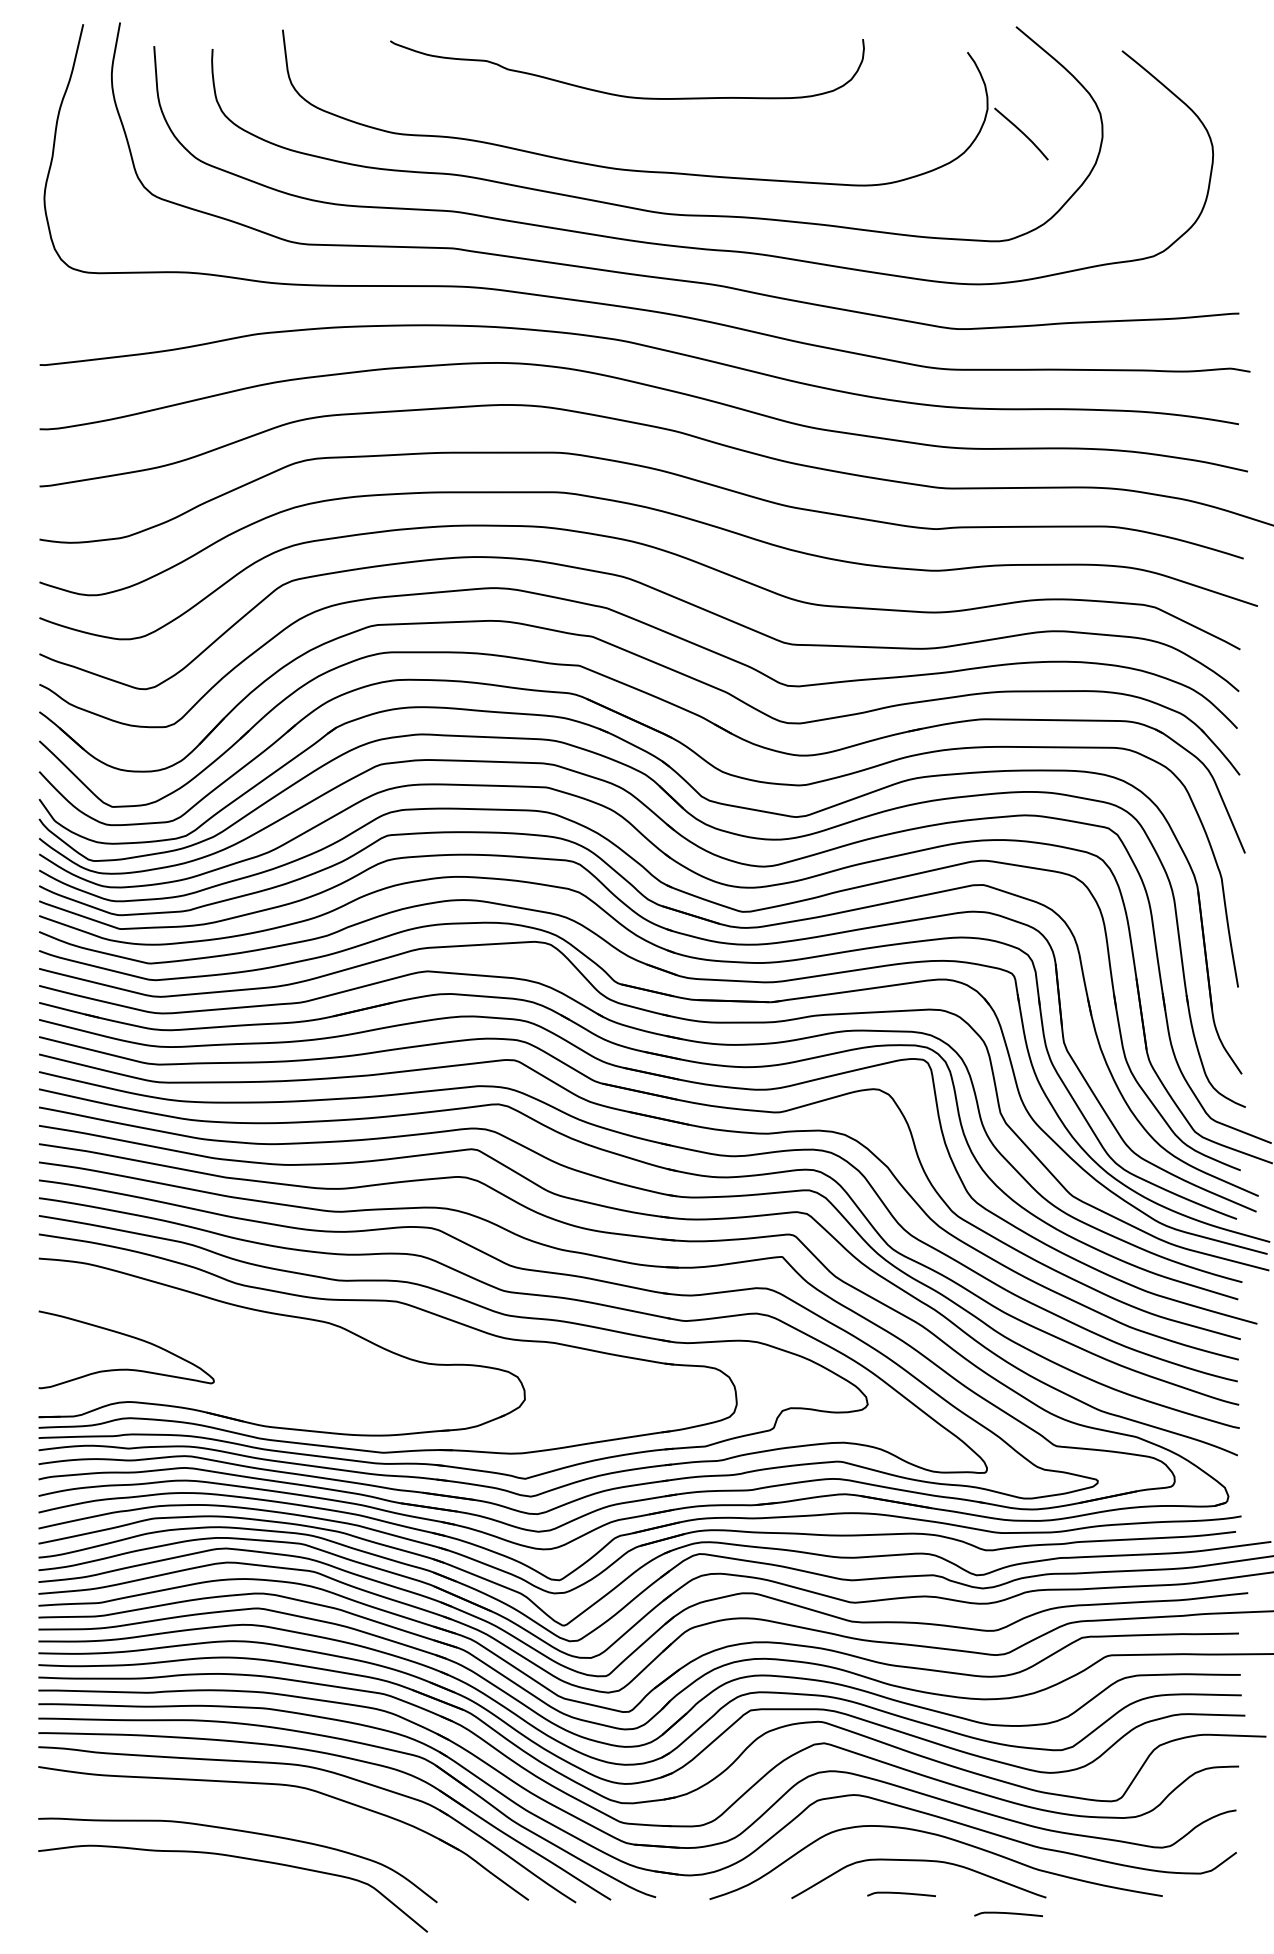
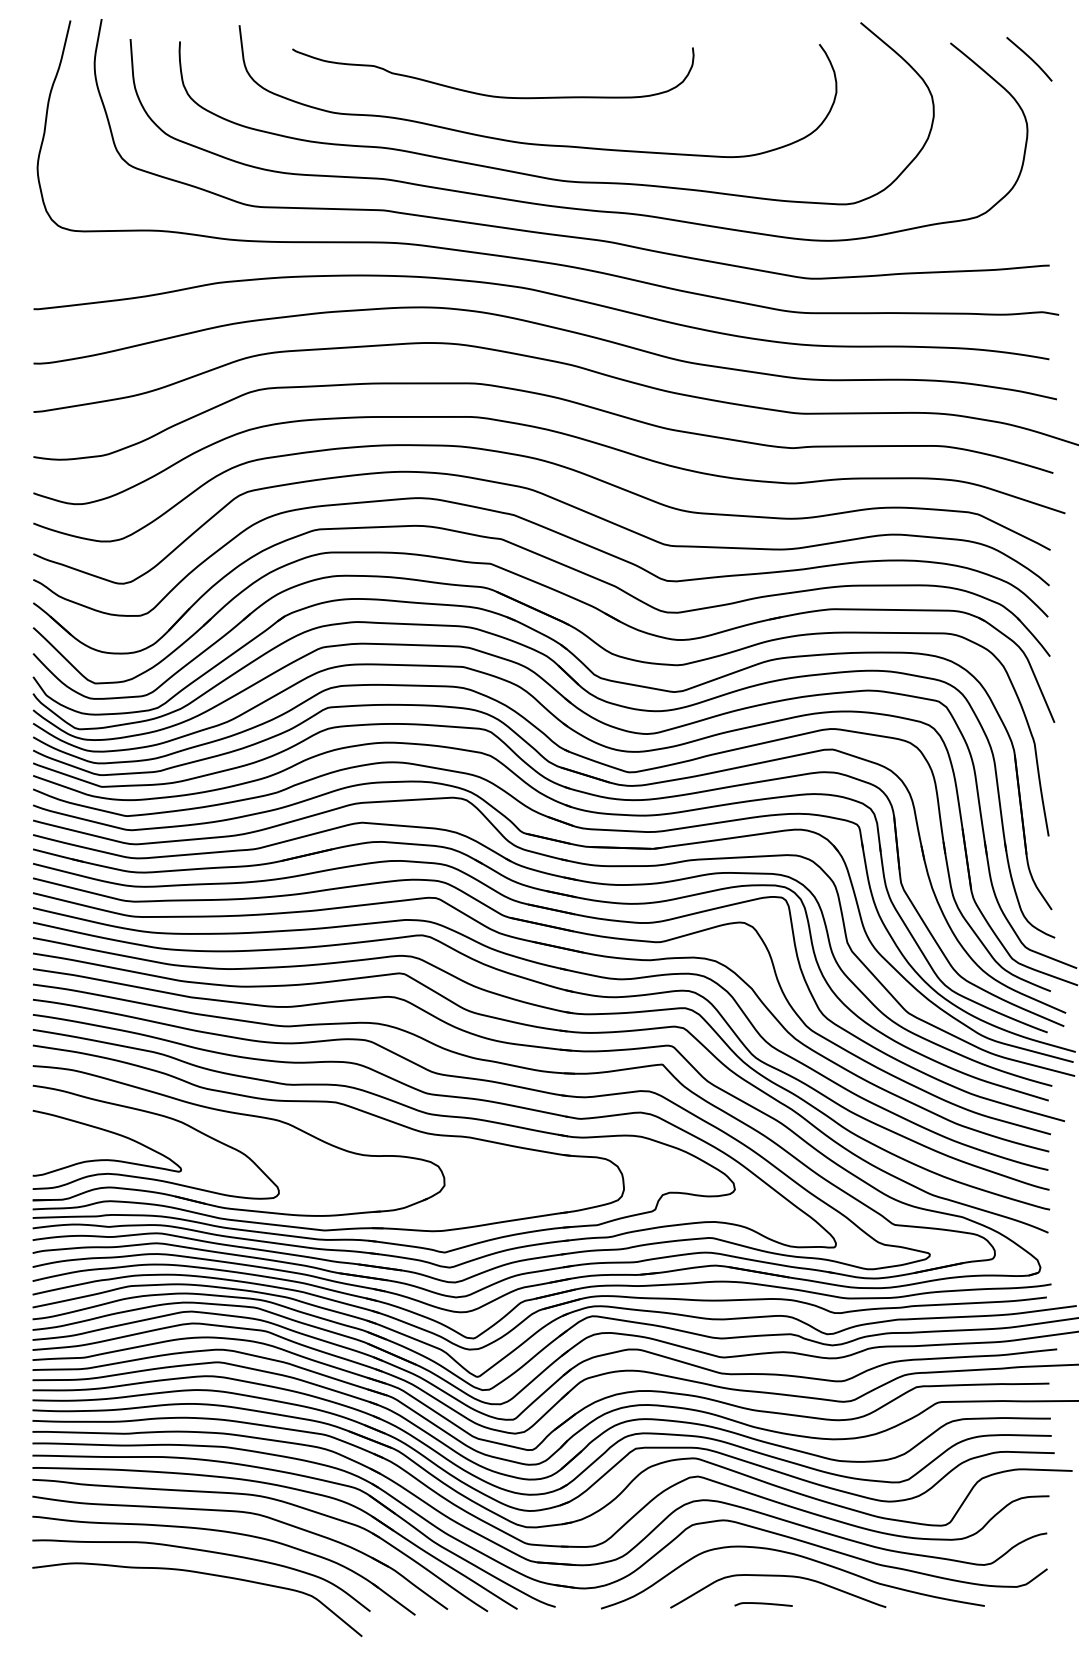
curve: (625, 95) -> (491, 95), moved
curve: (1021, 132) -> (1029, 58), moved
curve: (194, 1319) -> (164, 1117), added
part: (271, 1810) -> (229, 1533), added
curve: (1008, 1914) -> (854, 1621), removed

